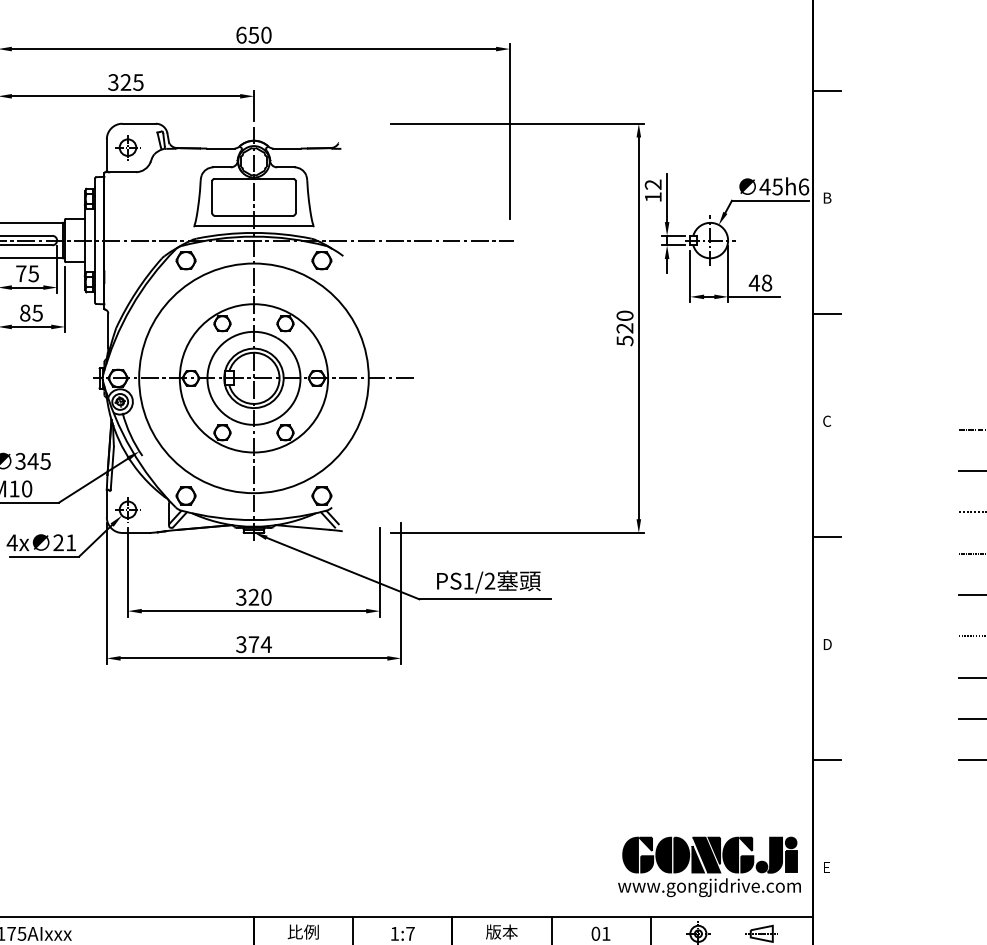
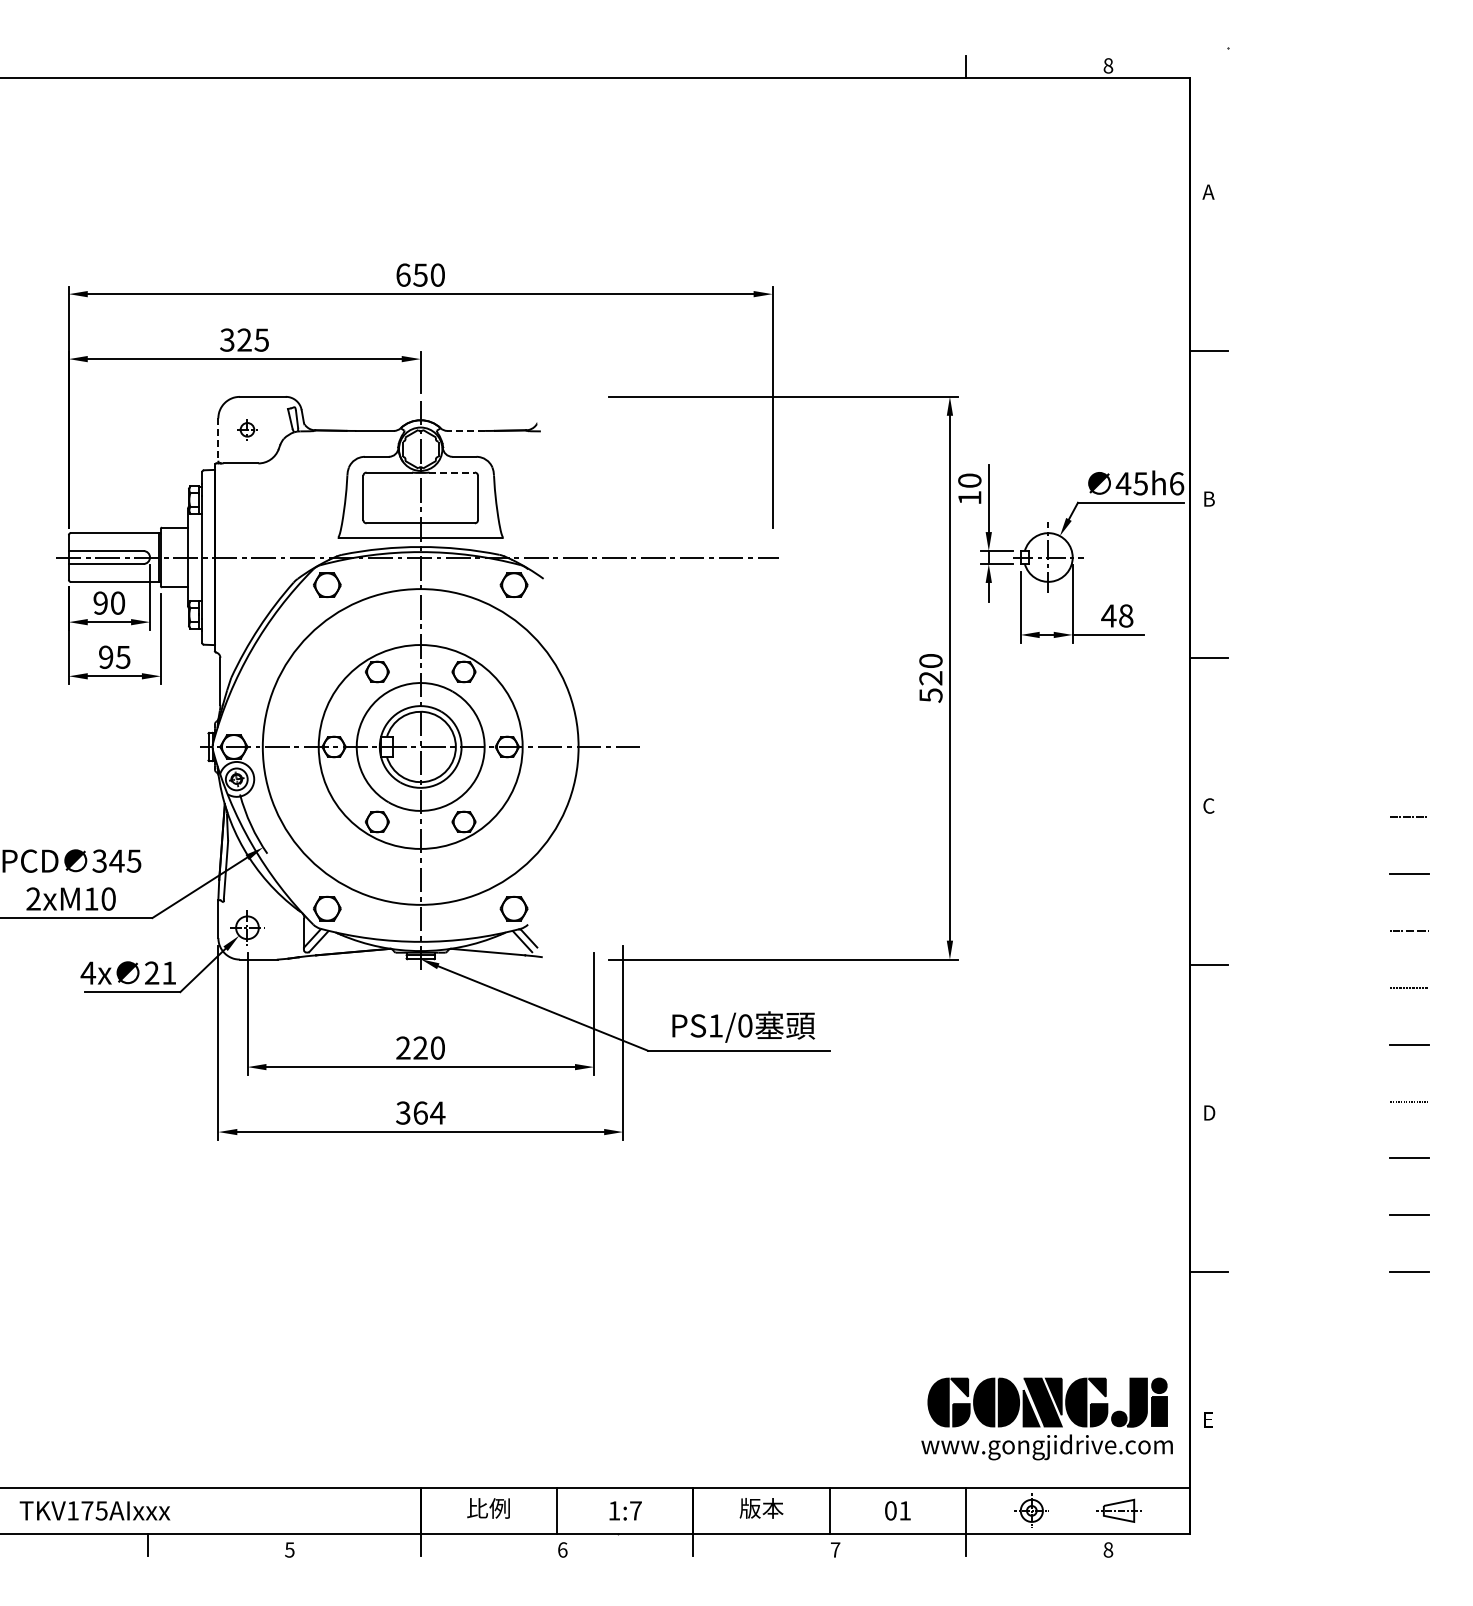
part: (128, 147) -> (247, 429), size x0.6
line: (287, 148) -> (466, 430), solid -> dashed
line: (106, 155) -> (218, 440), solid -> dashed
line: (277, 178) -> (452, 472), solid -> dashed
text: (653, 184) -> (969, 480), 12 -> 10
text: (27, 273) -> (109, 602), 75 -> 90
text: (25, 312) -> (106, 656), 85 -> 95
text: (490, 580) -> (745, 1025), PS1/2 -> PS1/0
text: (241, 596) -> (403, 1047), 320 -> 220
text: (253, 644) -> (420, 1112), 374 -> 364

